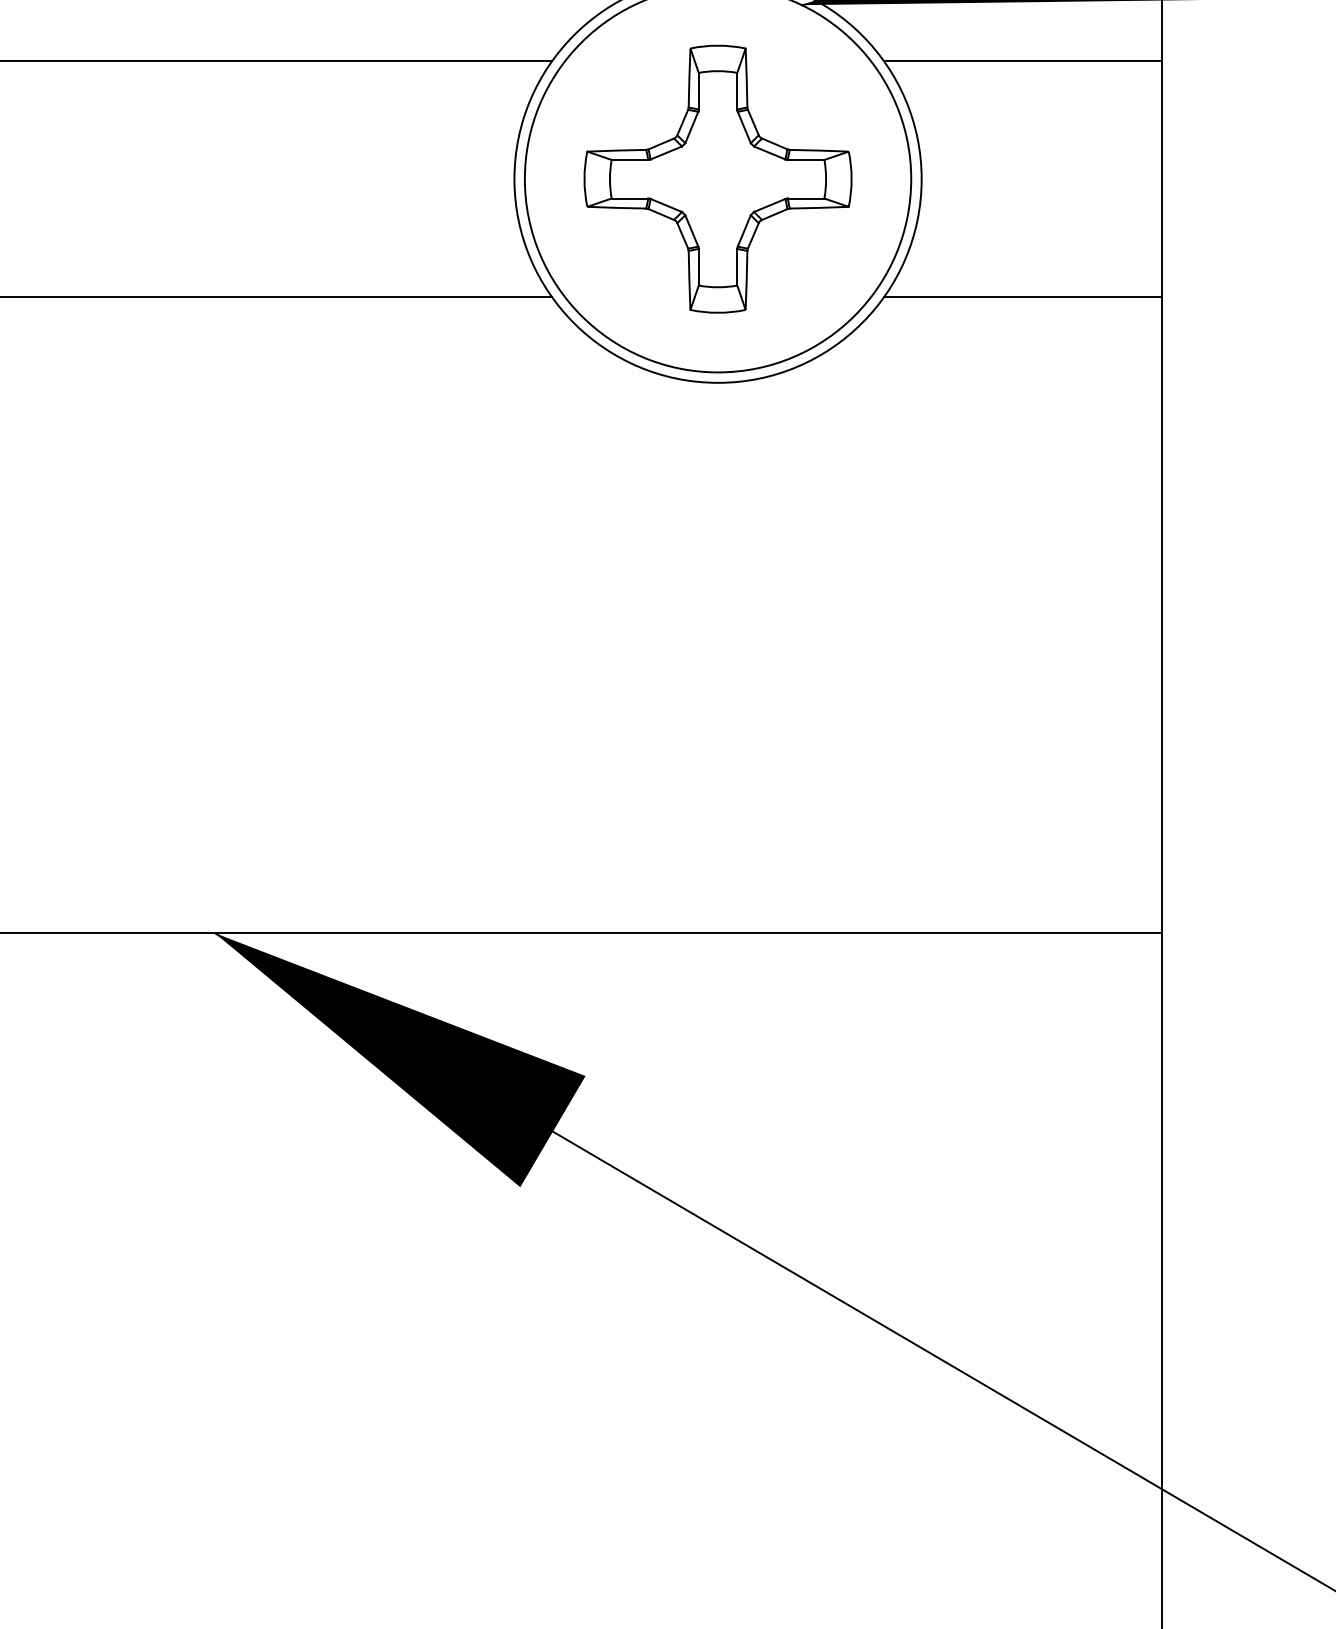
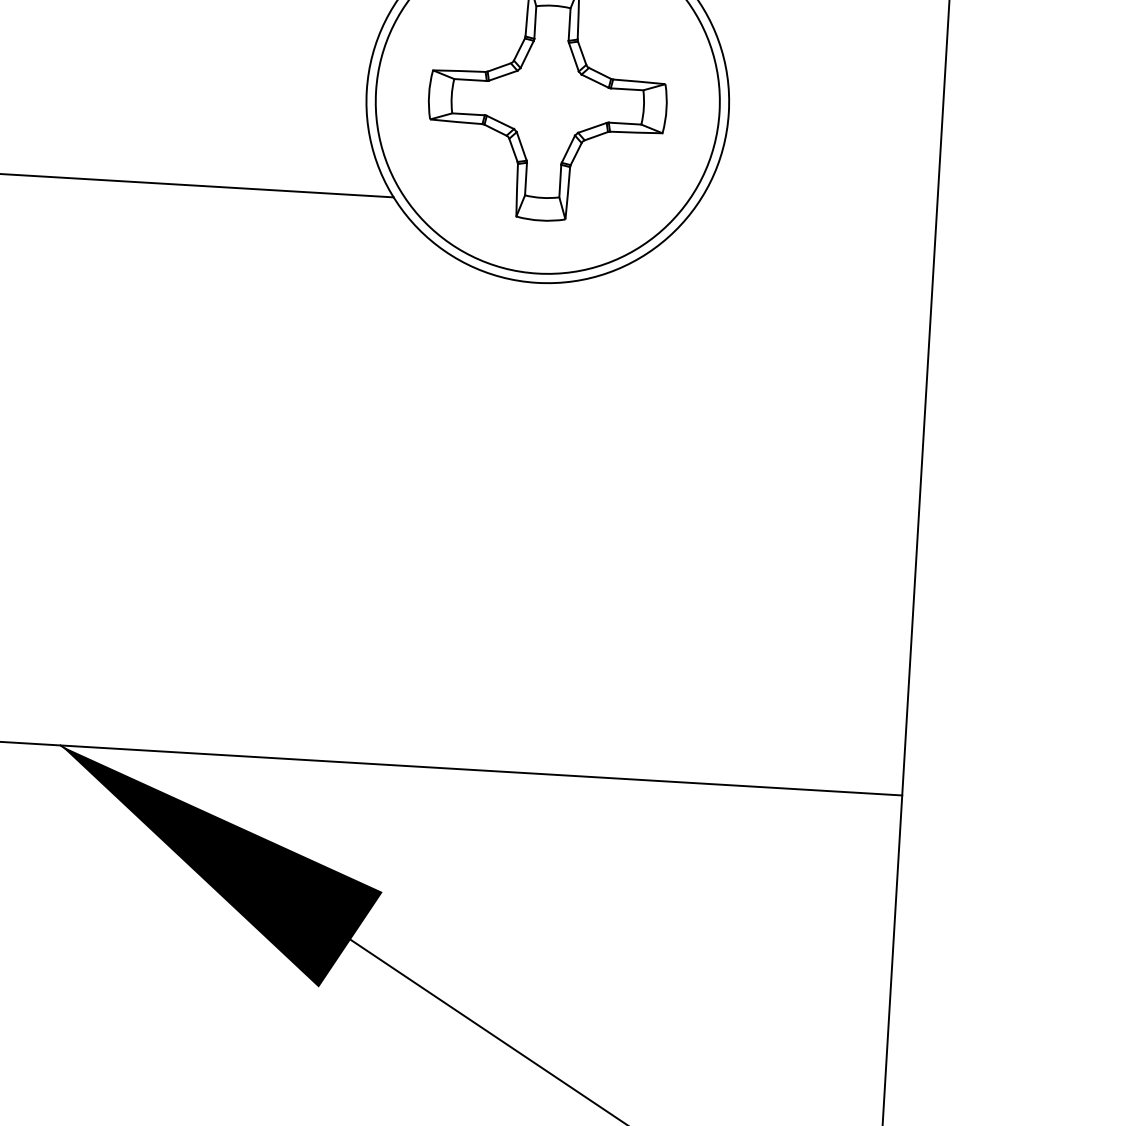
line: (1022, 61) -> (824, 13), removed
line: (1022, 296) -> (812, 222), removed

